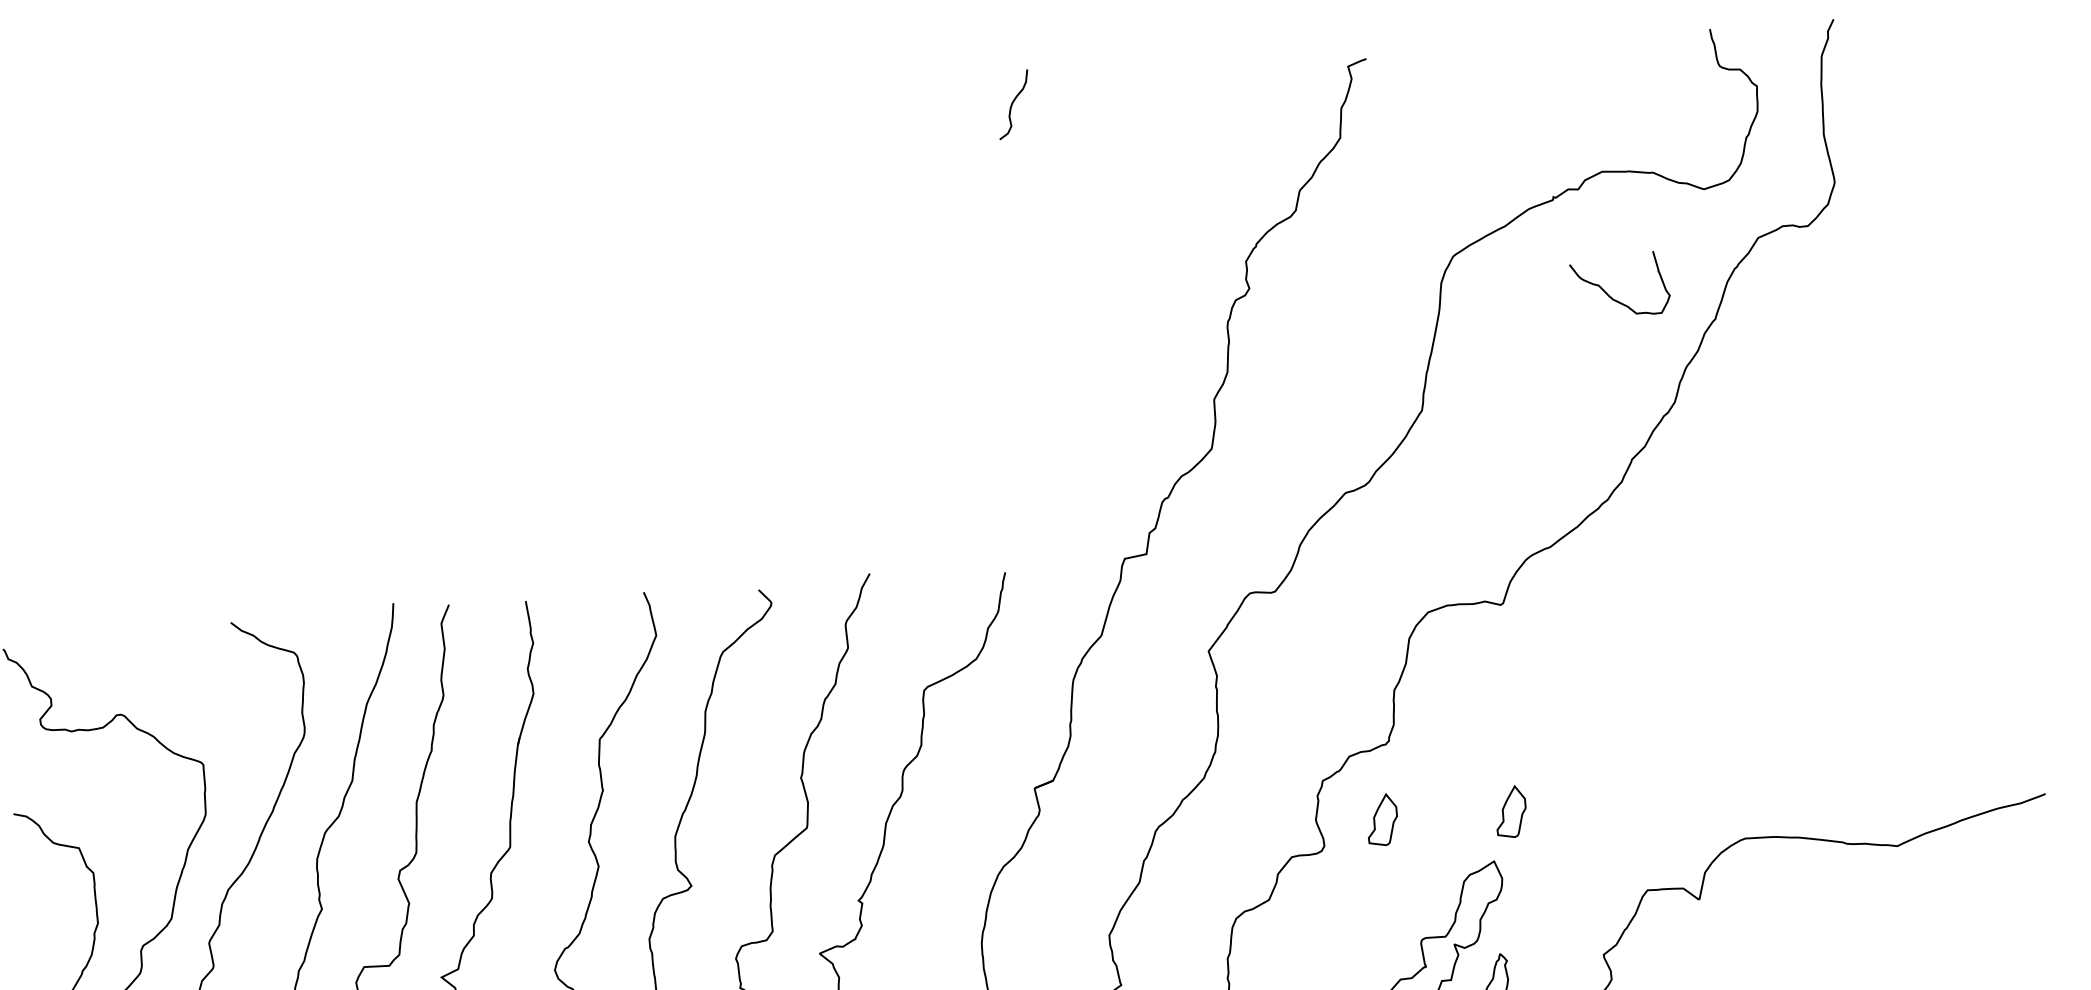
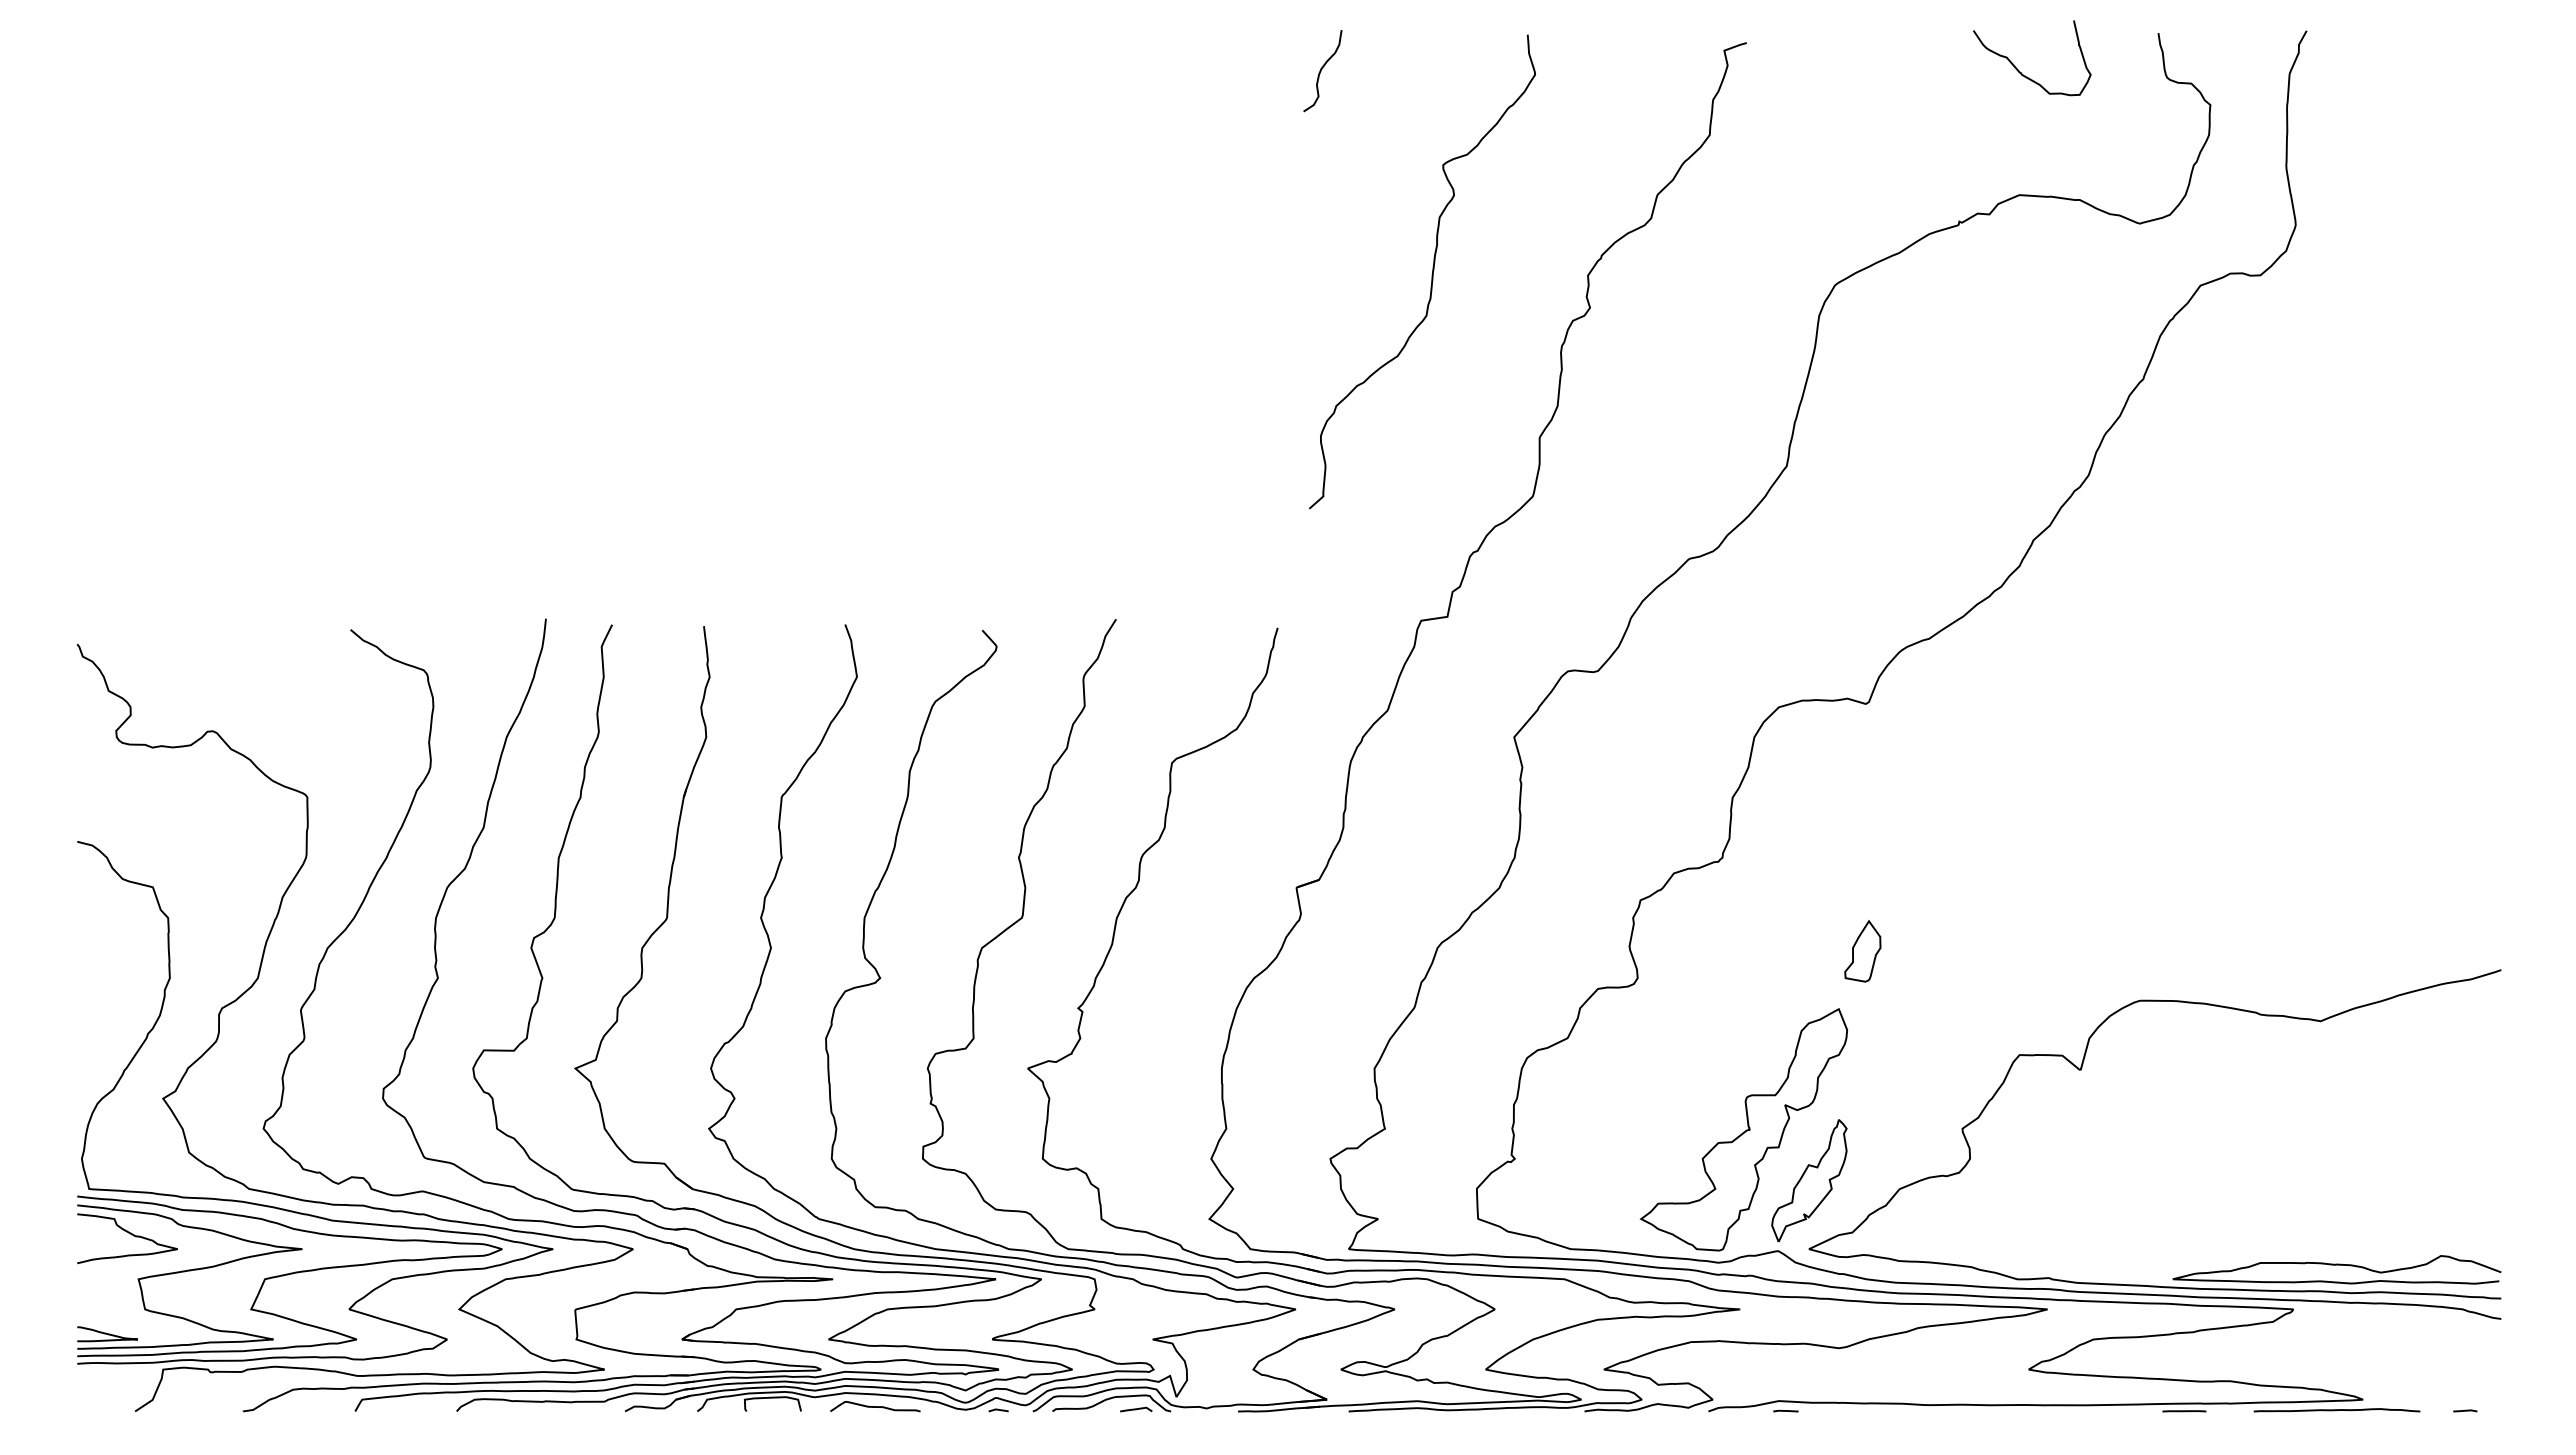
curve: (1115, 268) -> (1431, 274), added
curve: (1610, 295) -> (2019, 70), moved
part: (1382, 820) -> (1708, 951), removed

